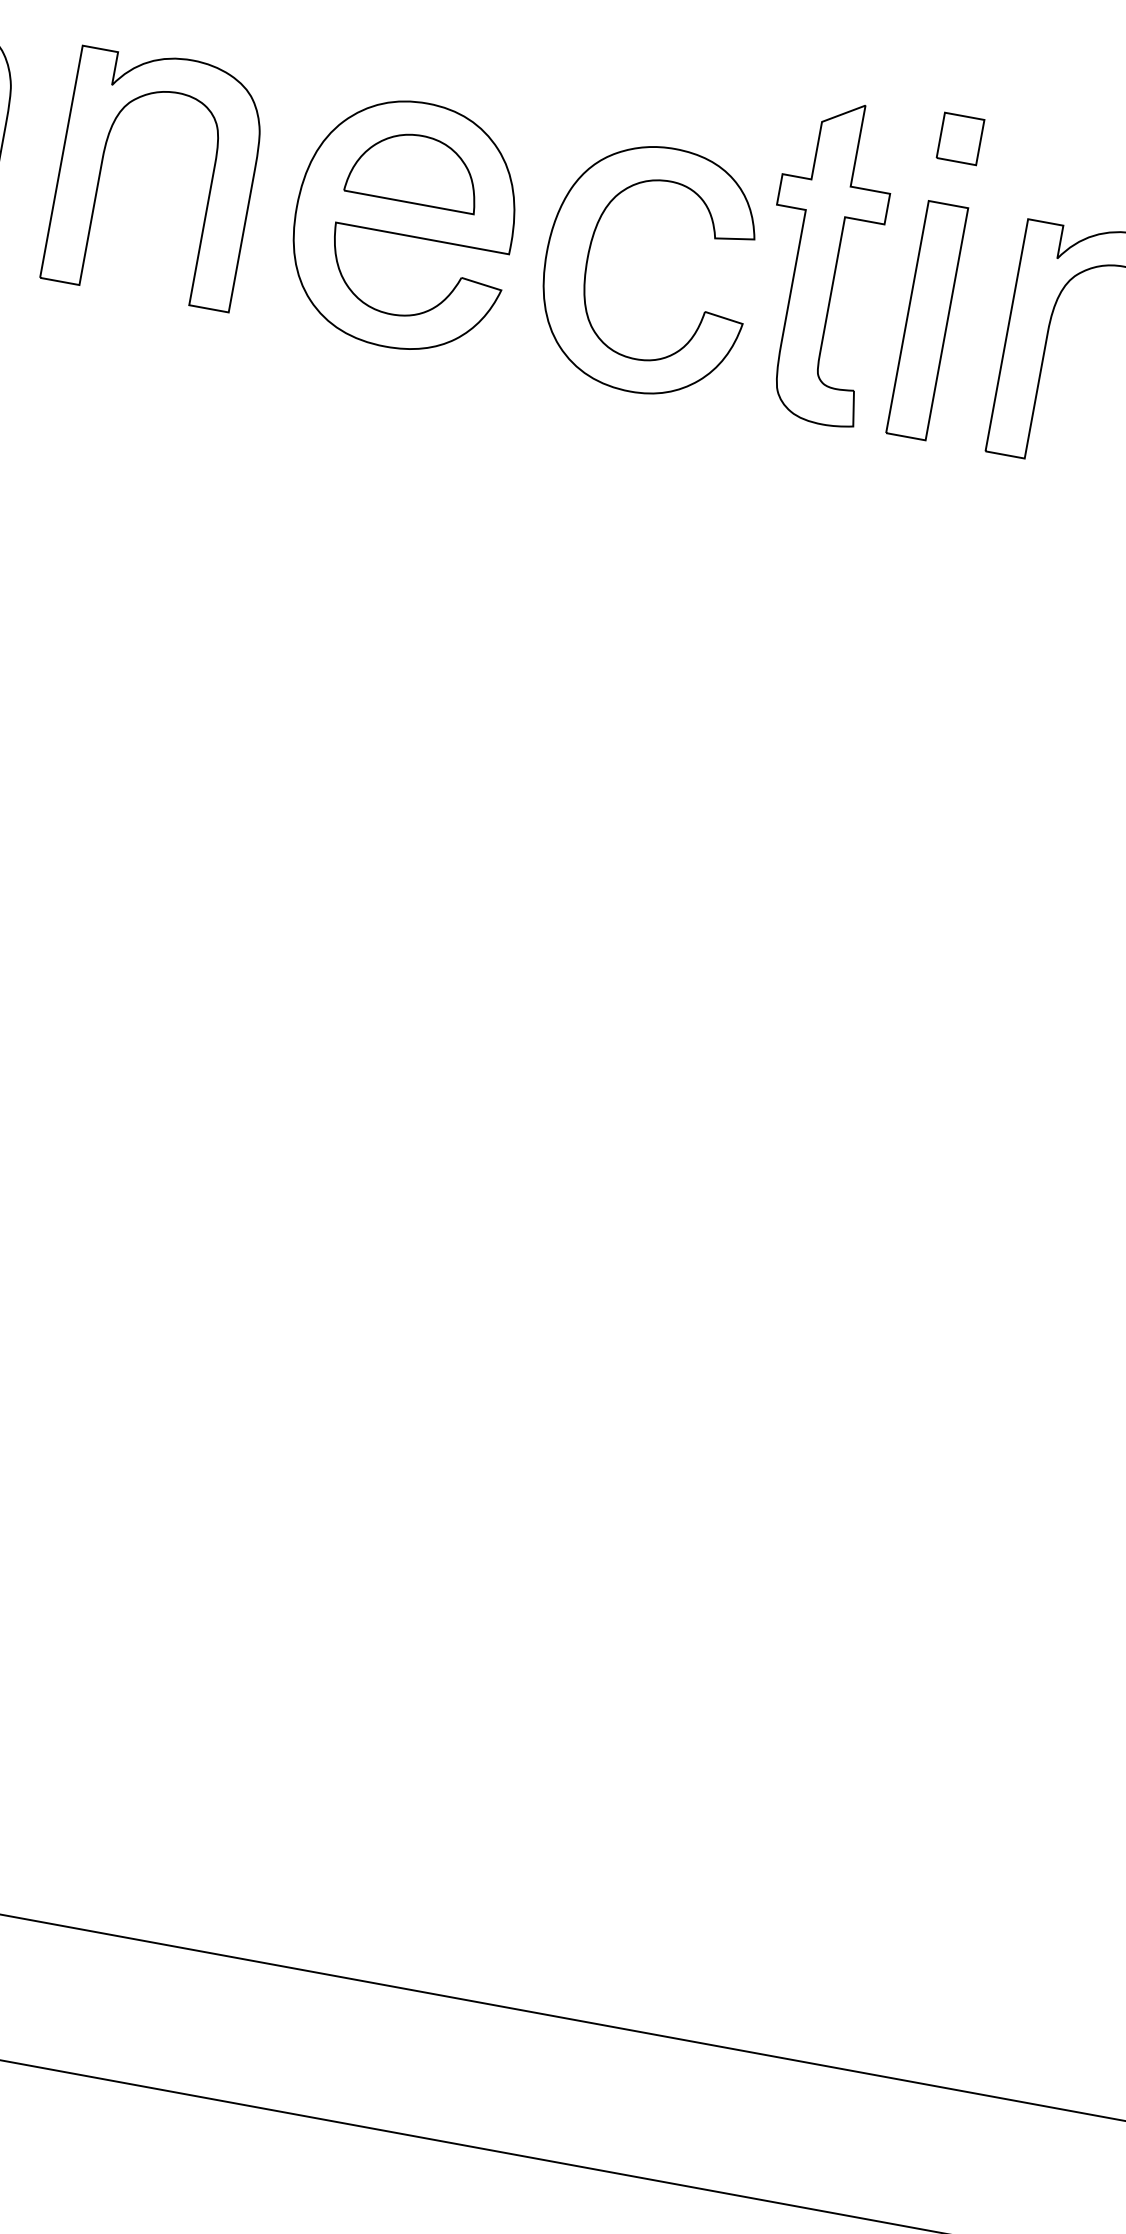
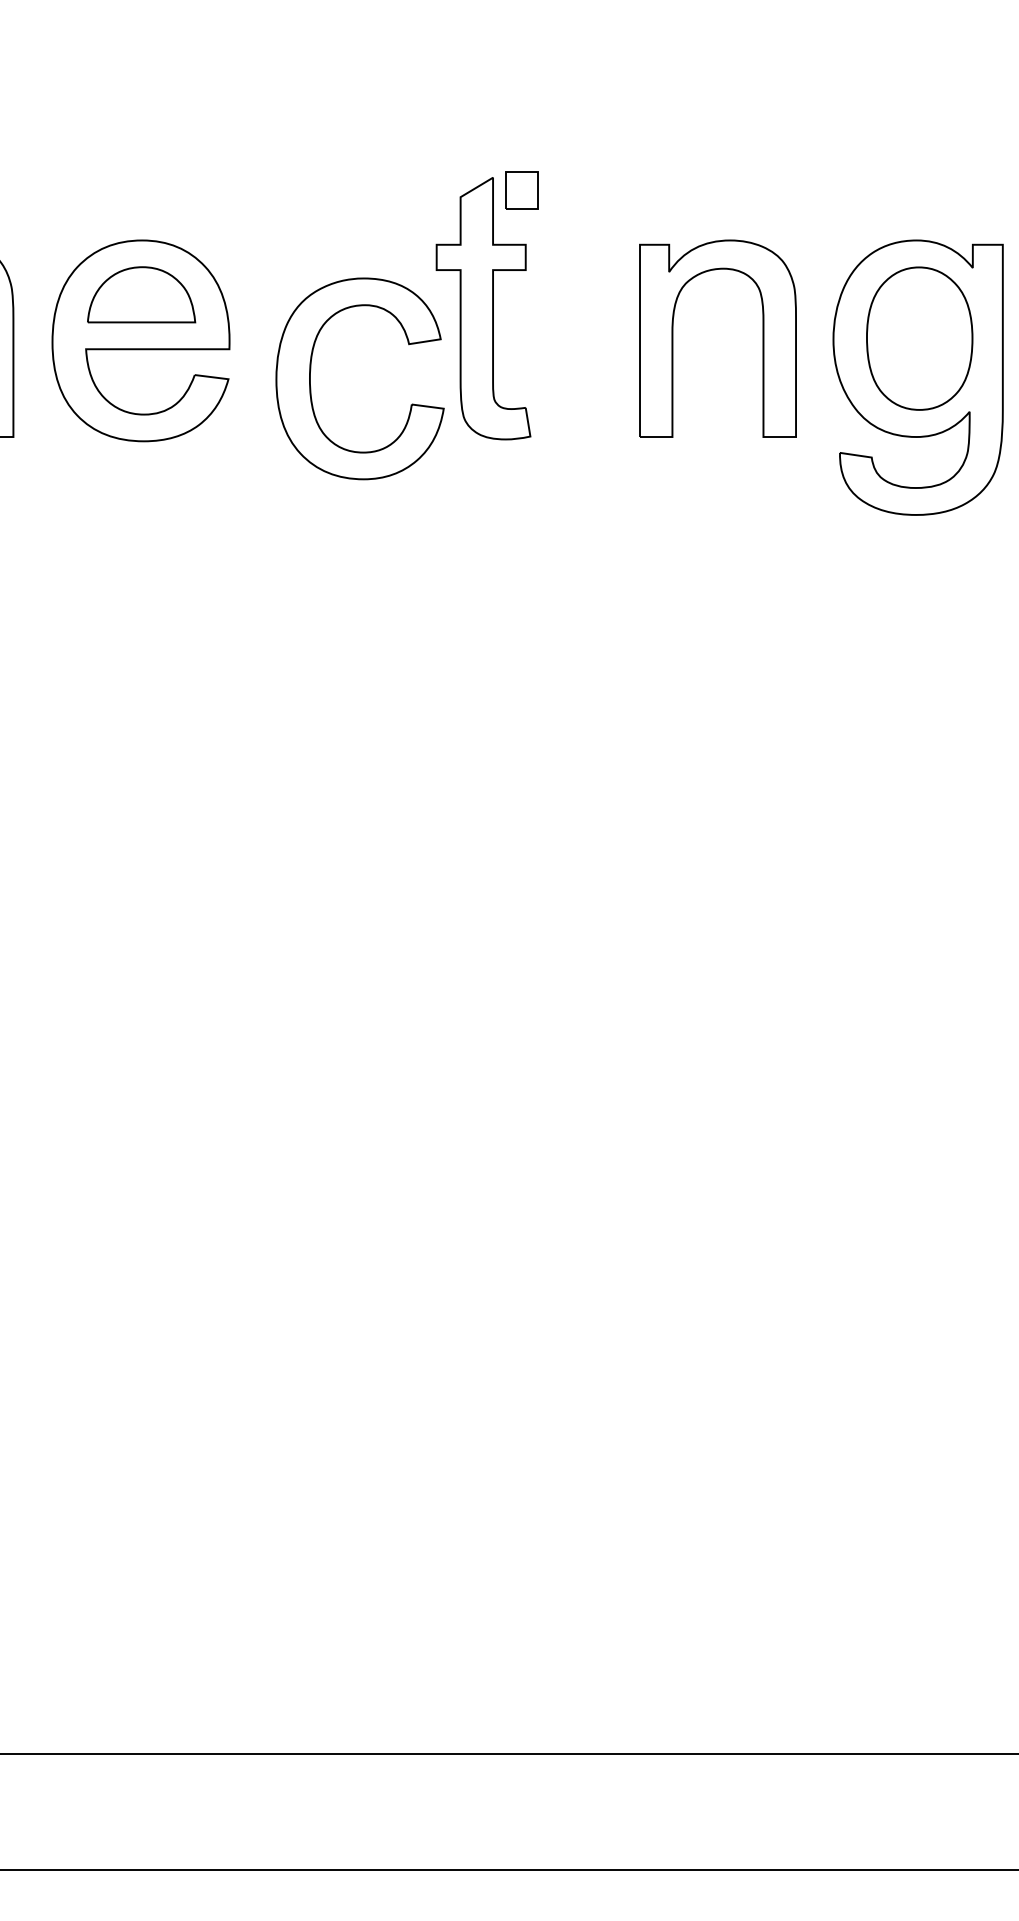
part: (959, 138) -> (521, 190), moved
part: (591, 247) -> (311, 369), moved
part: (926, 320) -> (573, 340), removed

